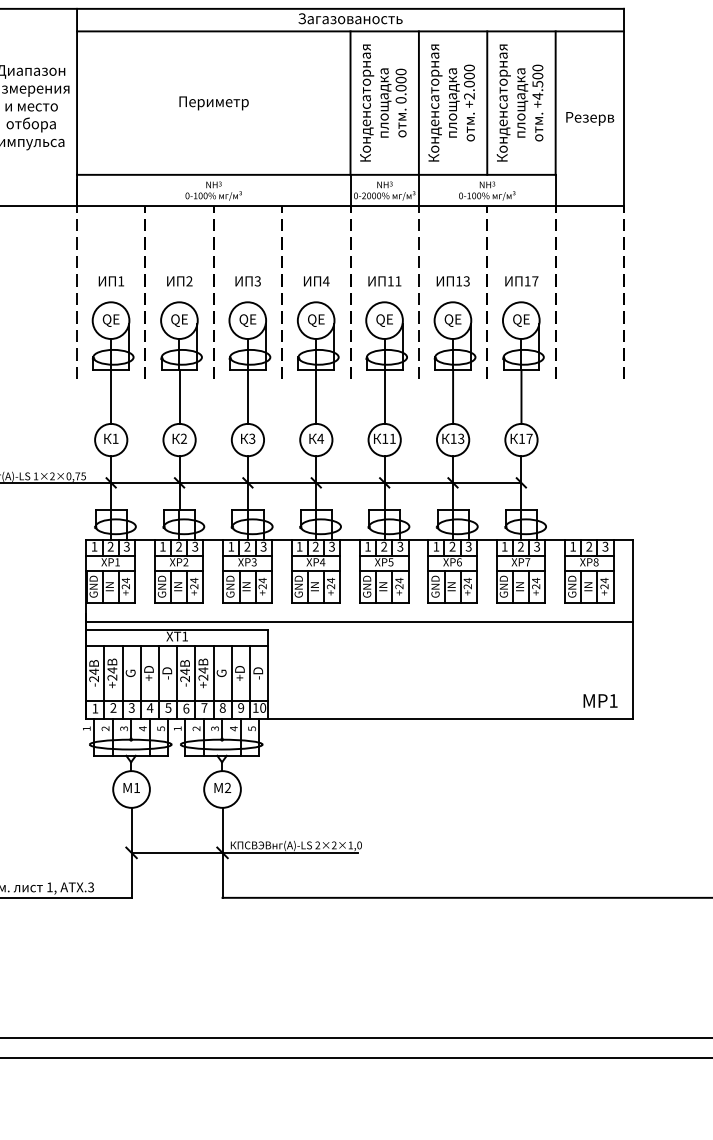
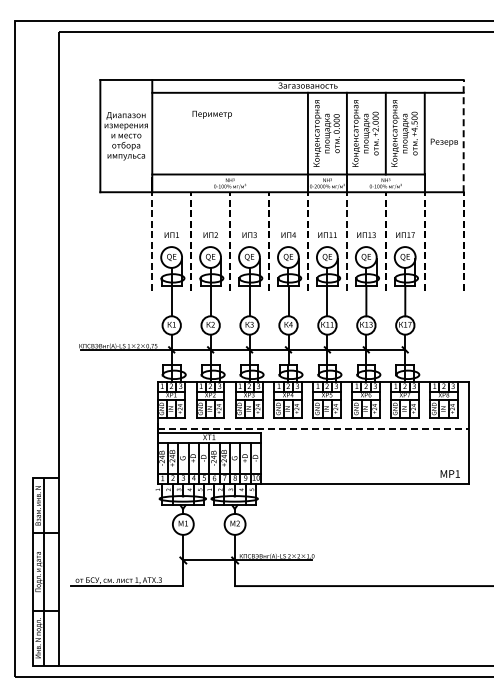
text: (212, 102) -> (211, 114), moved
line: (623, 106) -> (463, 135), solid -> dashed
line: (360, 621) -> (313, 428), solid -> dashed

